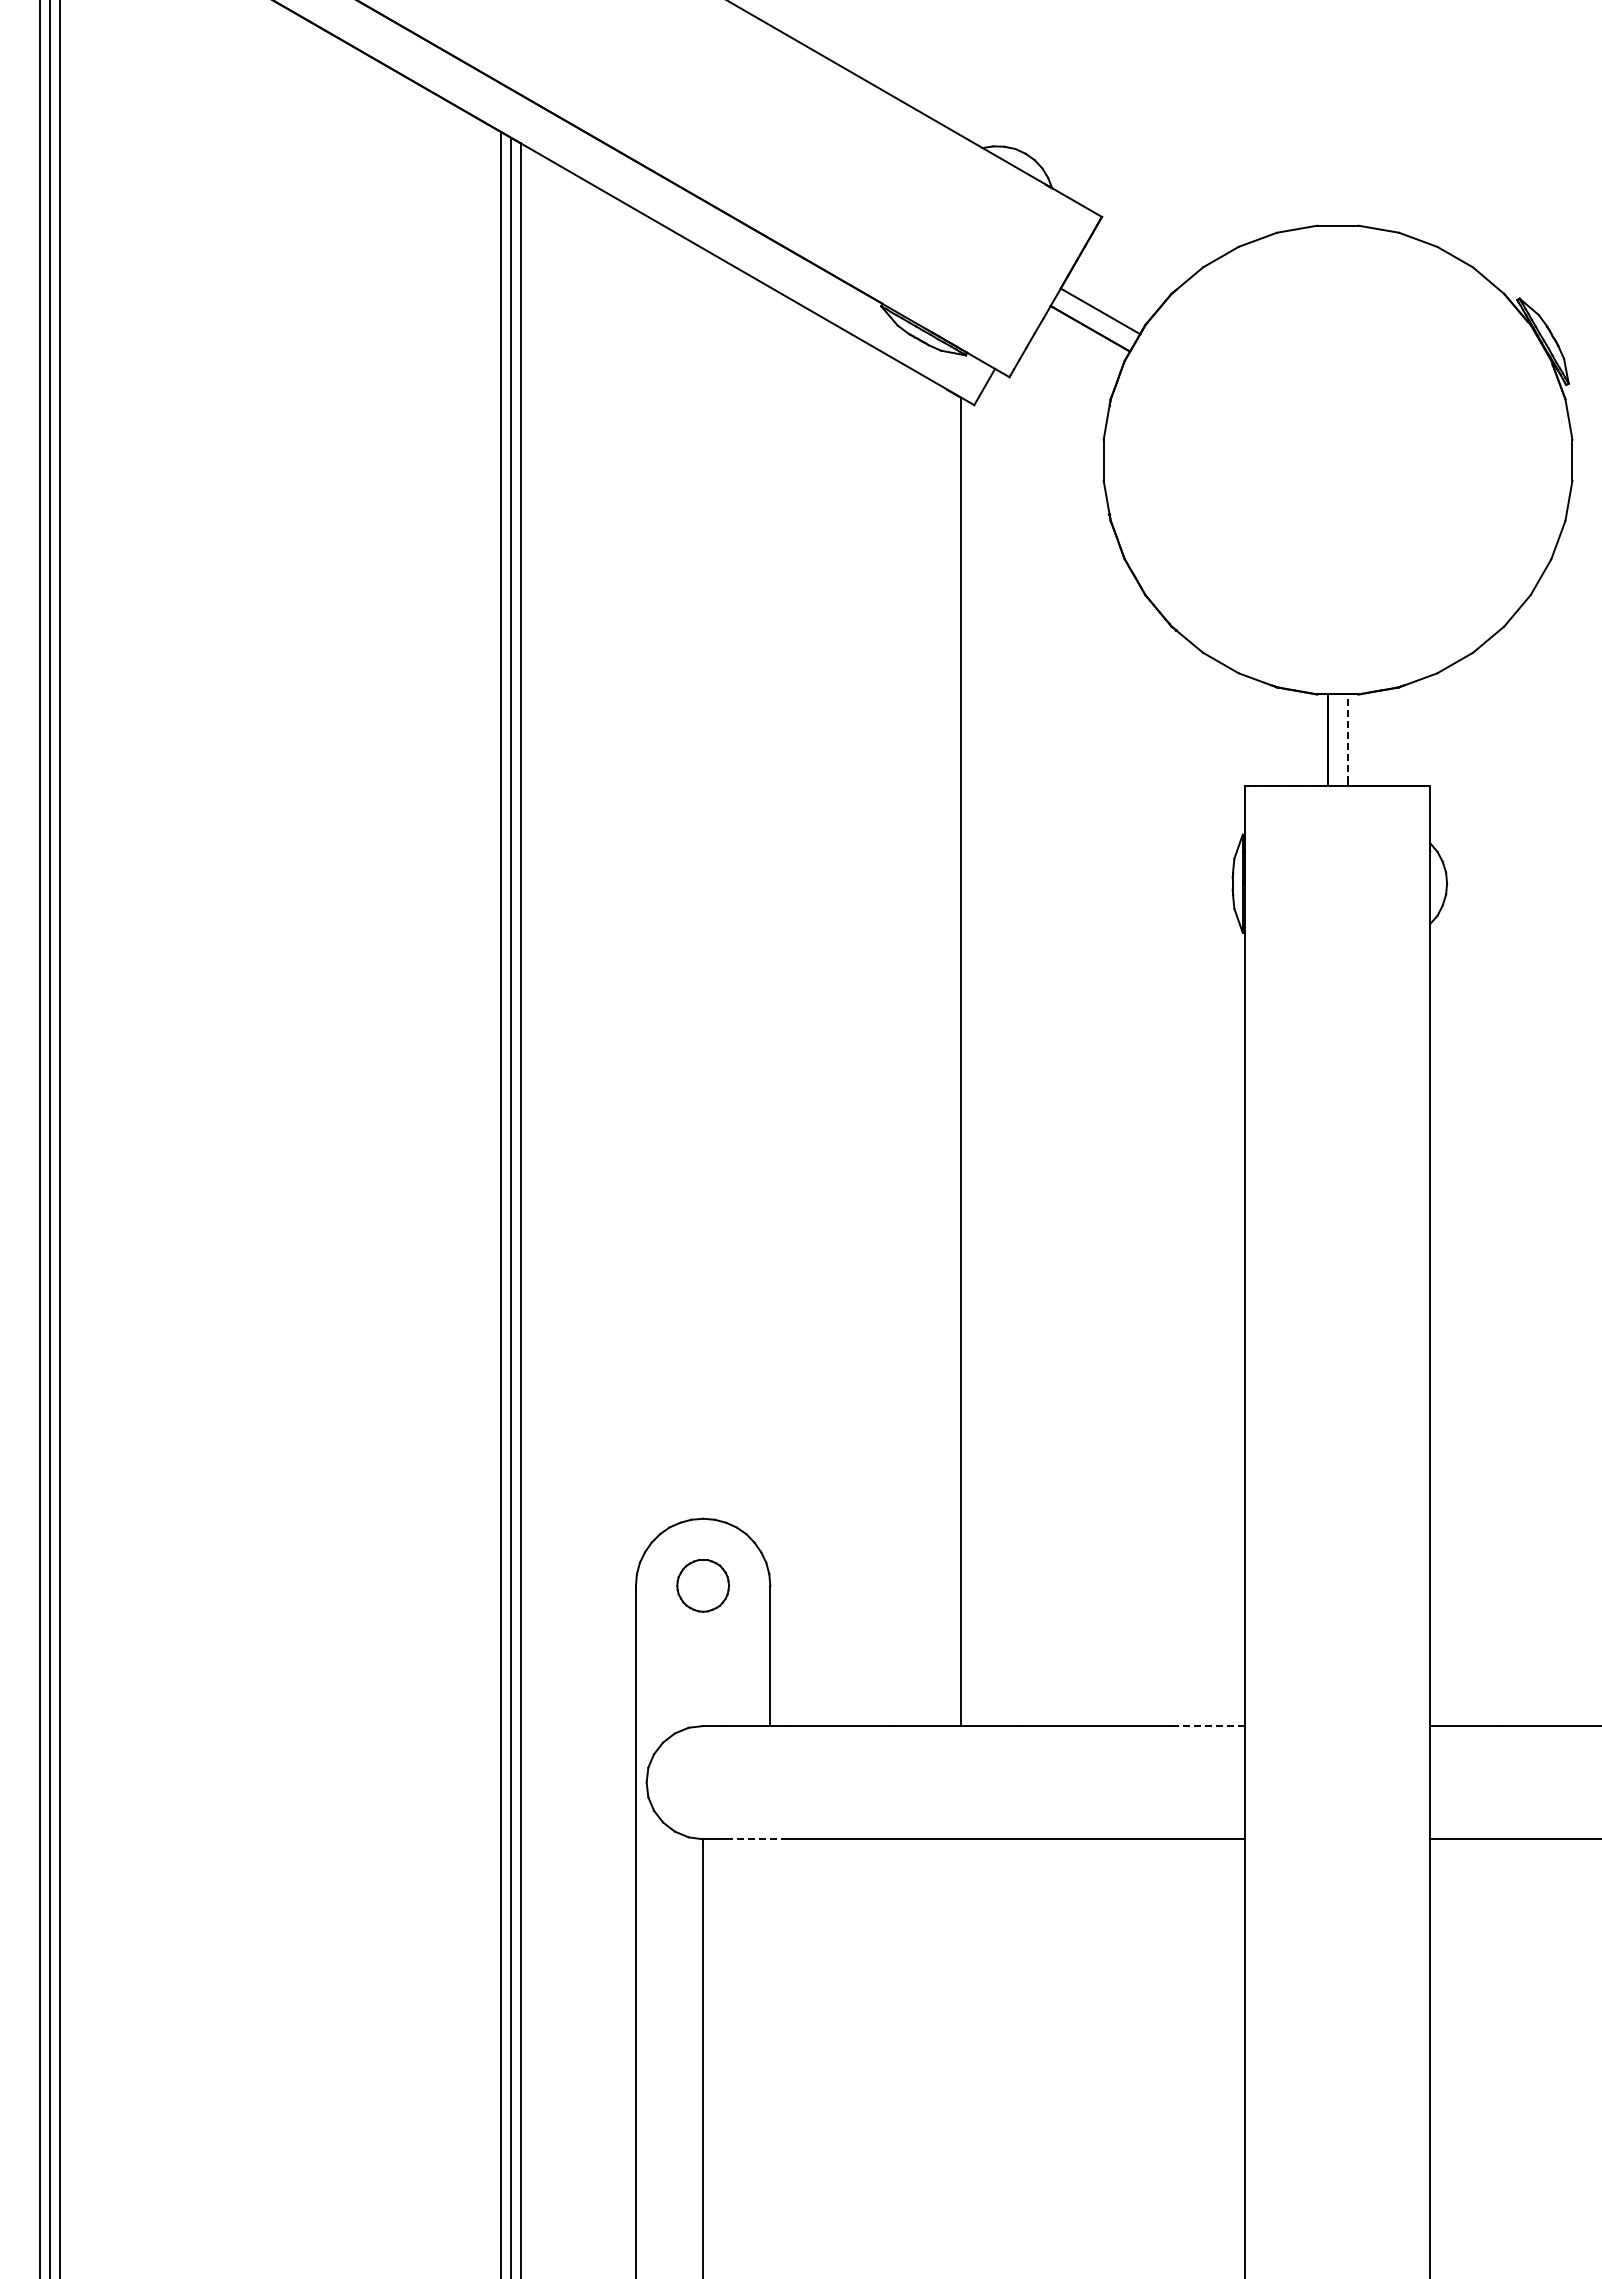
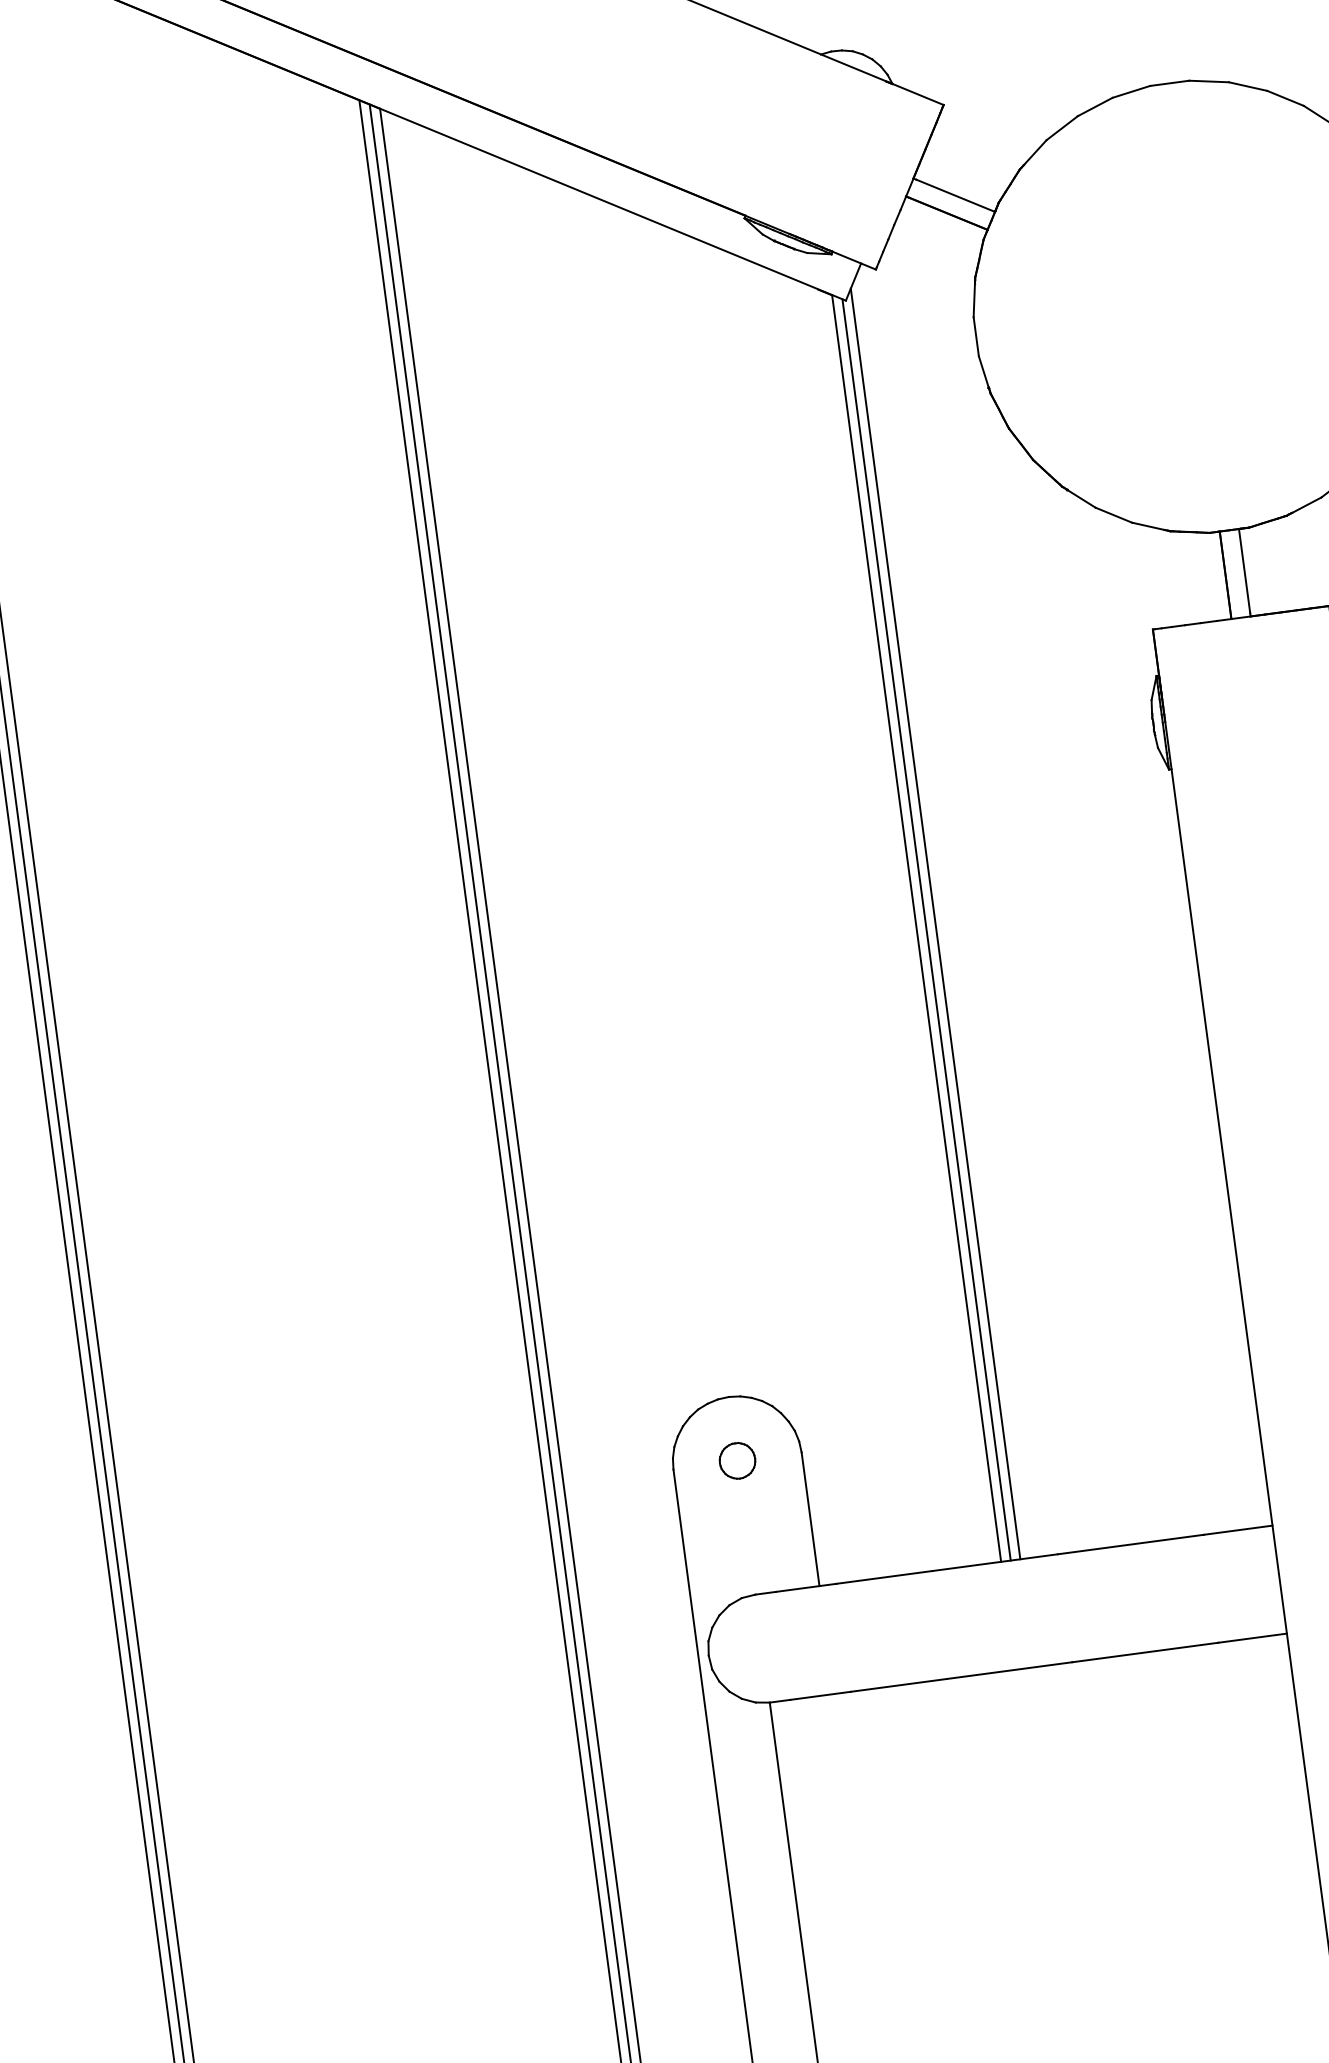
line: (1347, 738) -> (1244, 571), dashed -> solid
line: (981, 1059) -> (936, 923), added
line: (970, 1064) -> (926, 929), added
part: (702, 1585) -> (736, 1460), size x0.71
line: (1209, 1726) -> (1238, 1530), dashed -> solid
line: (756, 1839) -> (820, 1695), dashed -> solid

